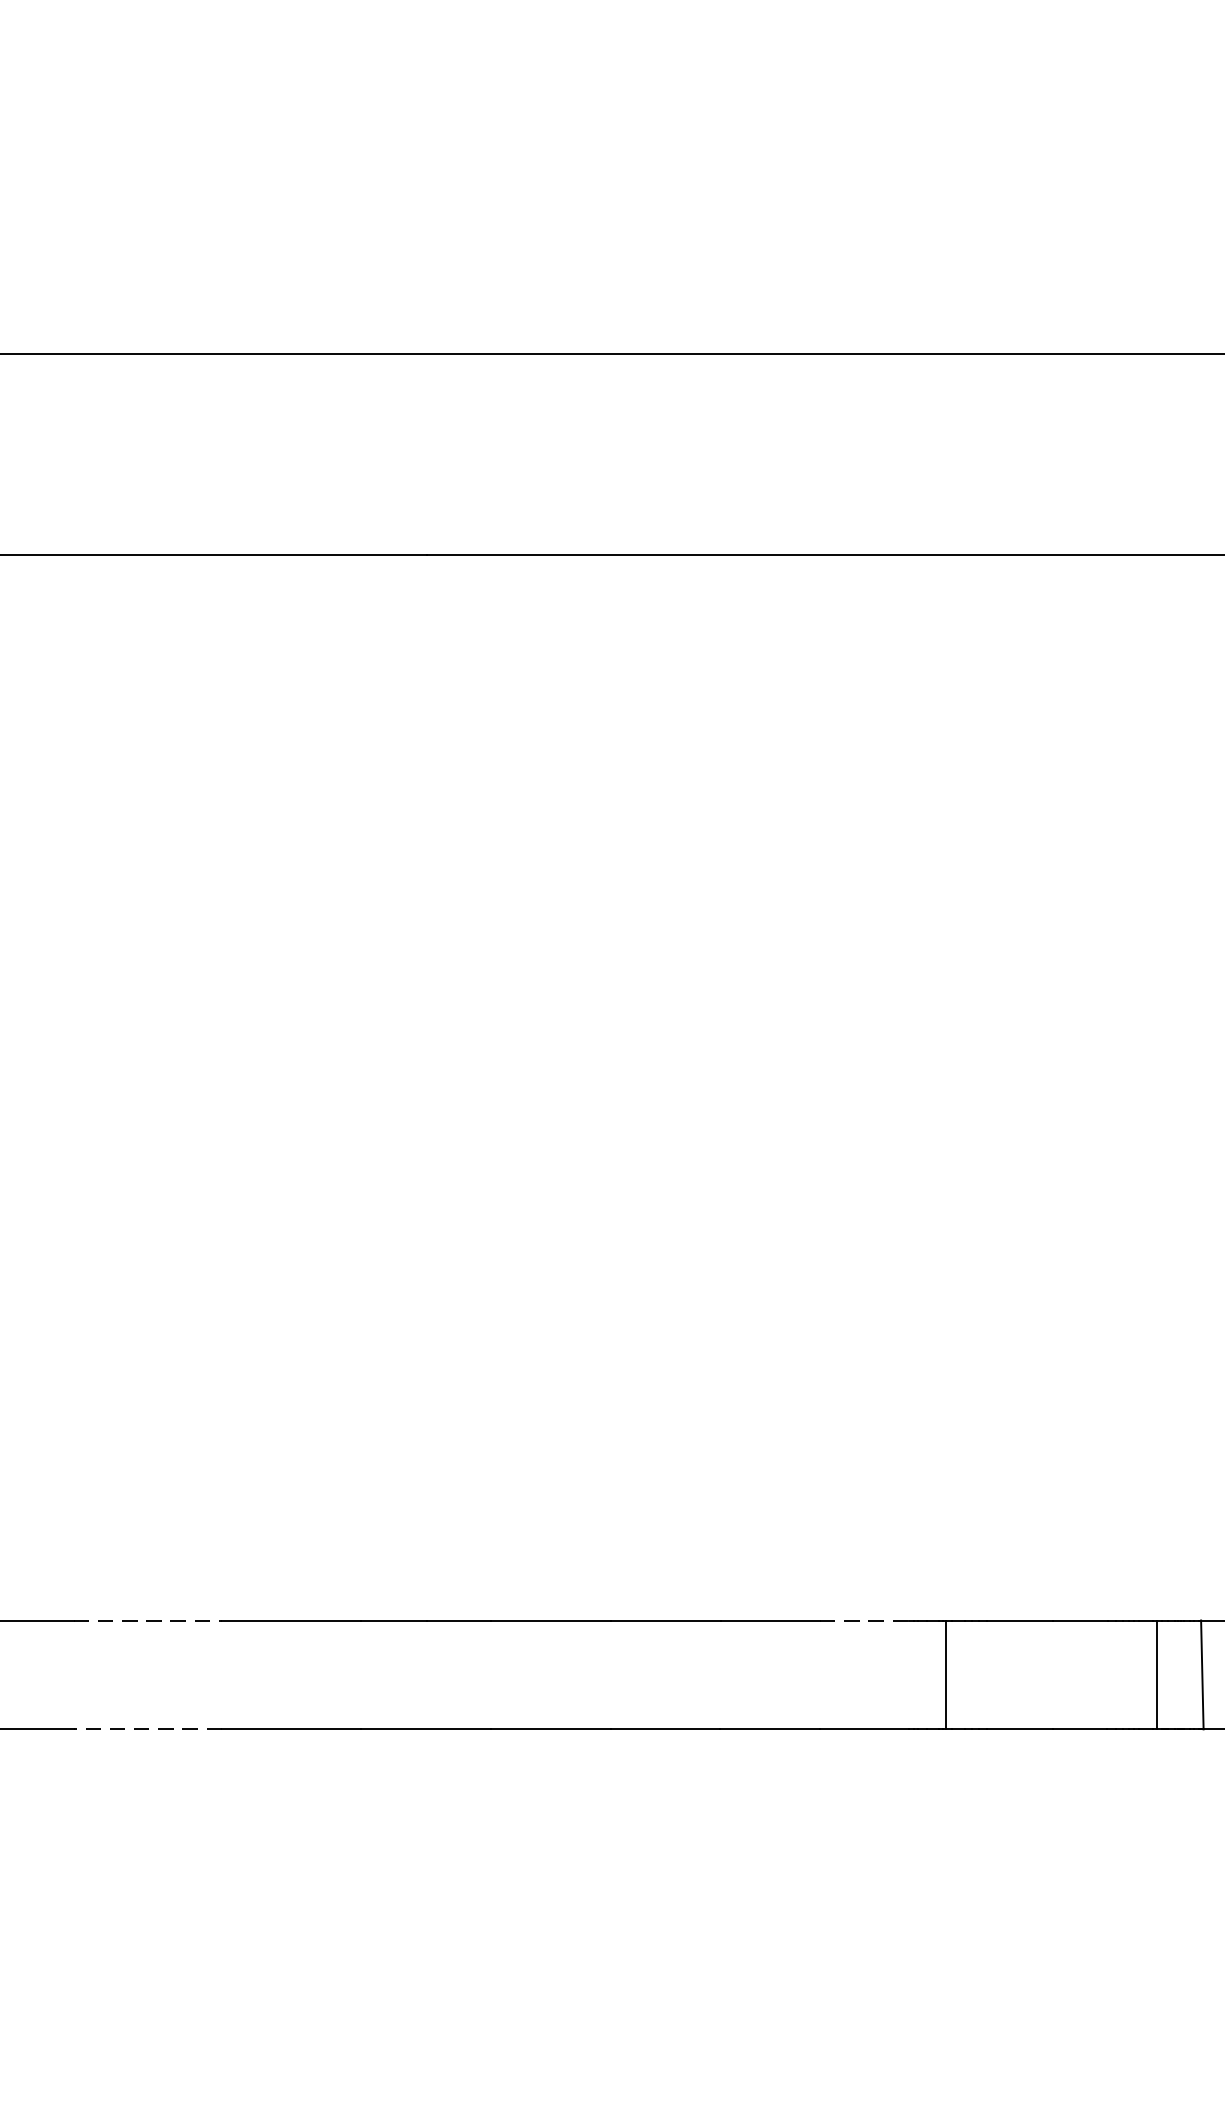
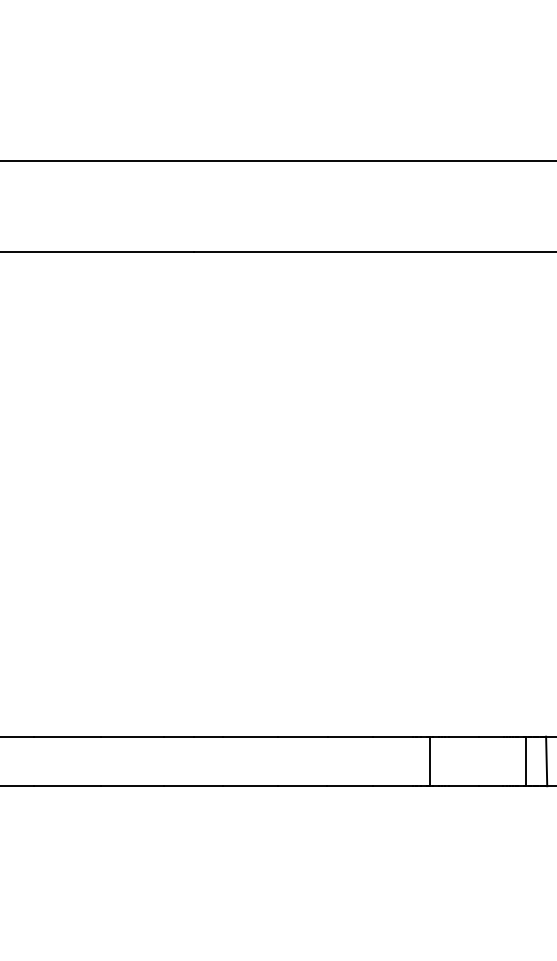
line: (148, 1620) -> (67, 736), dashed -> solid
line: (865, 1620) -> (393, 736), dashed -> solid
line: (148, 1730) -> (67, 786), dashed -> solid

